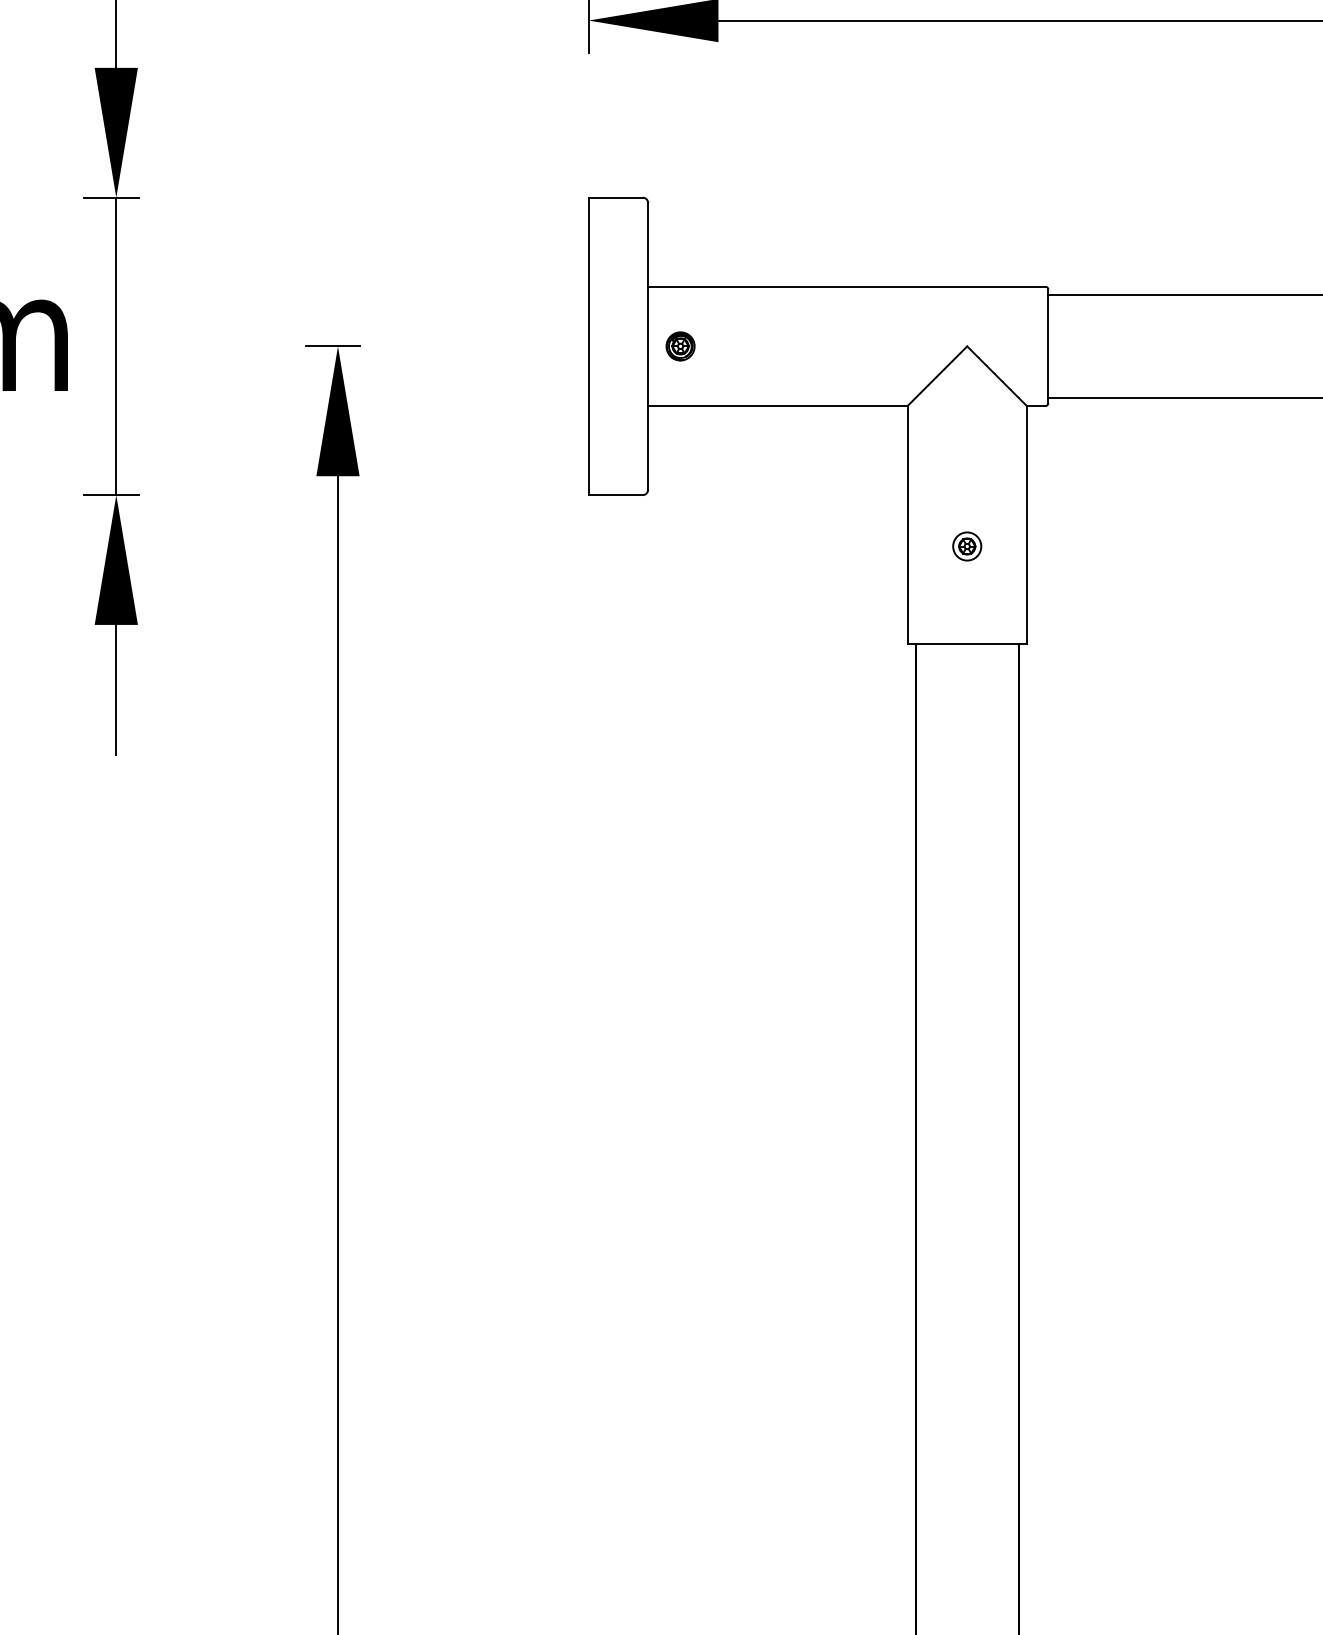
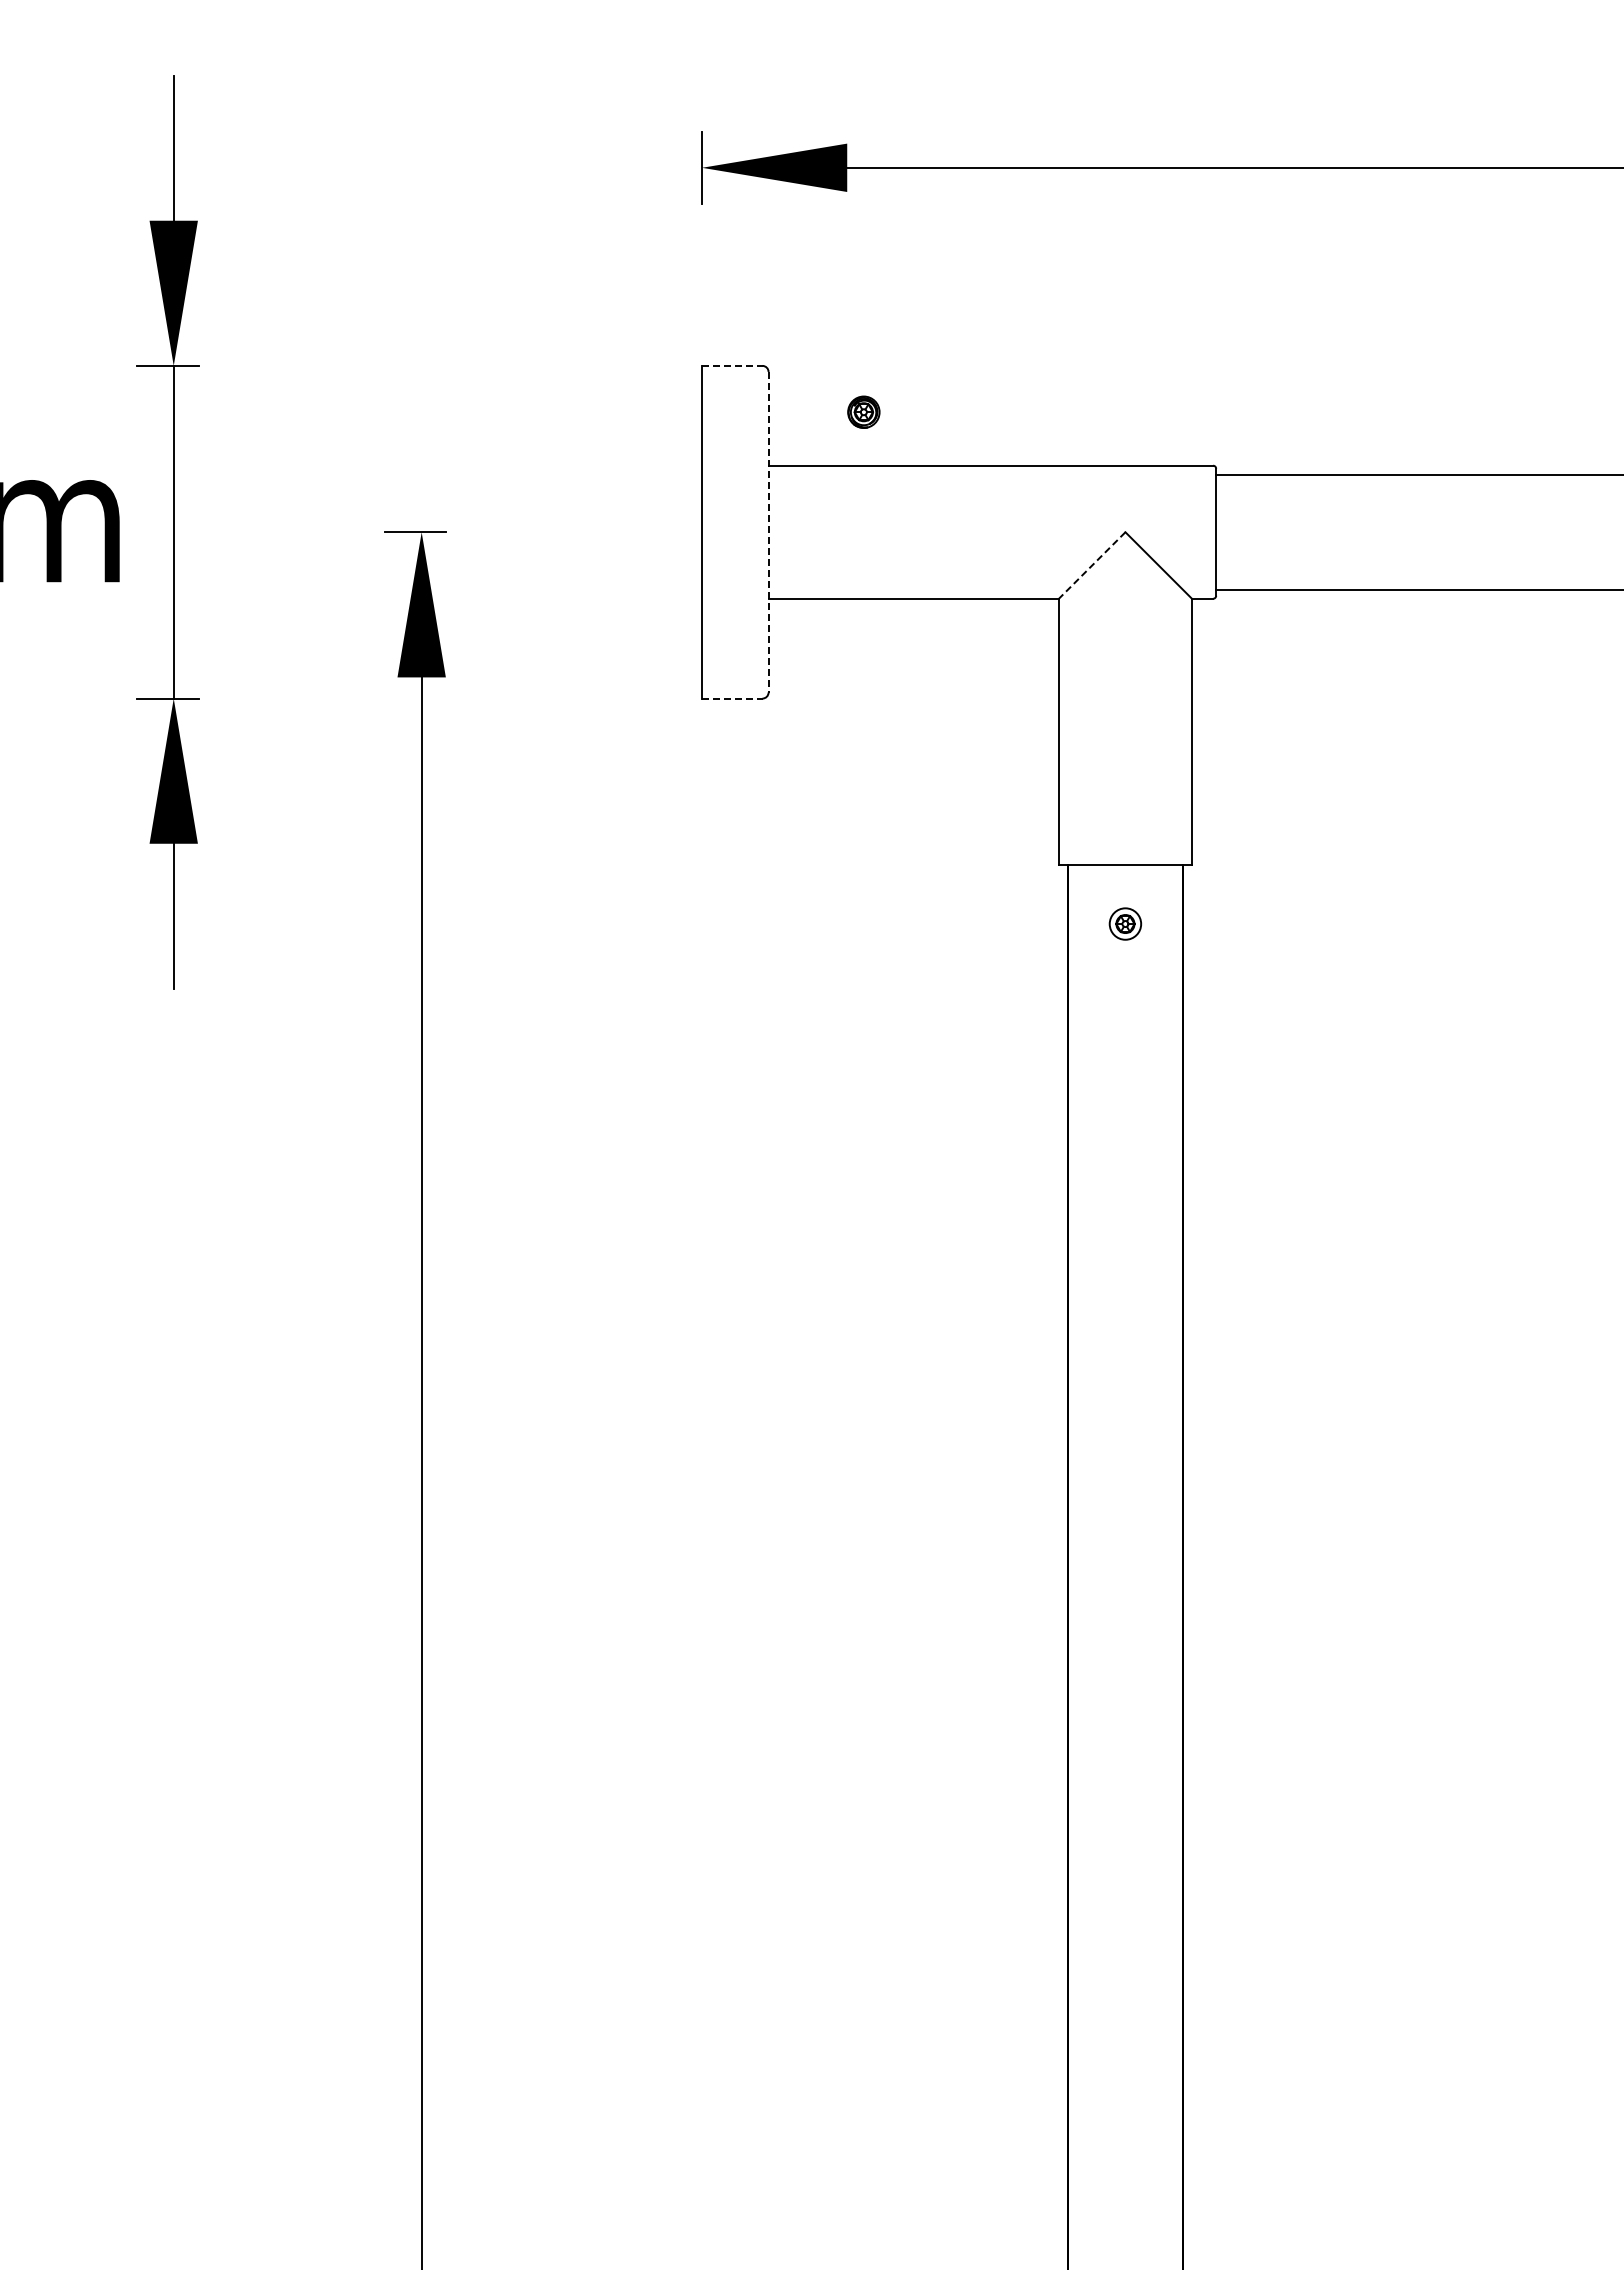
line: (615, 197) -> (732, 365), solid -> dashed
part: (680, 345) -> (863, 411), moved
line: (648, 346) -> (768, 532), solid -> dashed
line: (936, 376) -> (1091, 565), solid -> dashed
line: (615, 495) -> (732, 698), solid -> dashed
part: (967, 546) -> (1125, 923), moved

